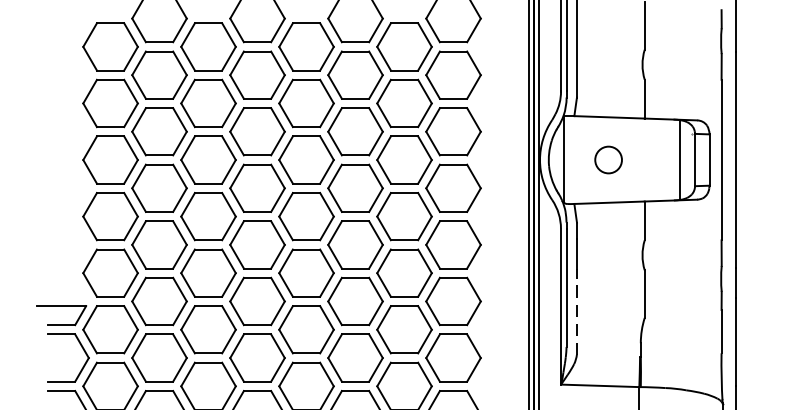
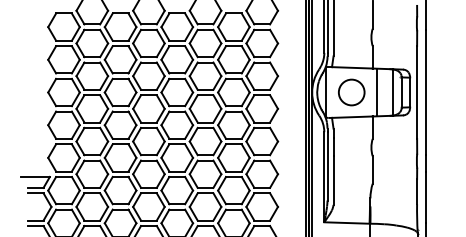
circle: (608, 160) -> (351, 92), size x1.67
line: (653, 160) -> (377, 92), added
line: (576, 312) -> (333, 180), dashed -> solid

